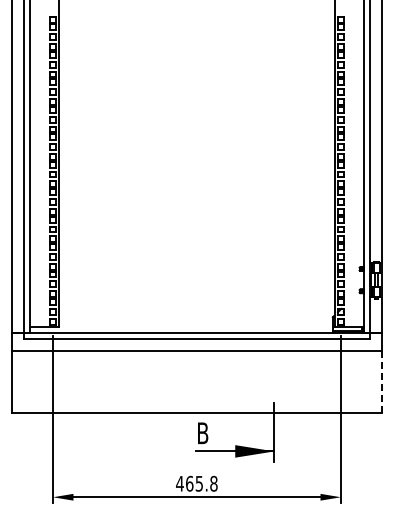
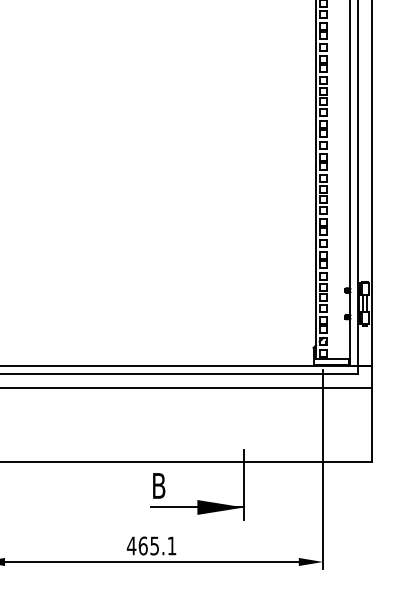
line: (382, 382) -> (372, 425), dashed -> solid
text: (213, 483) -> (171, 545), 465.8 -> 465.1

